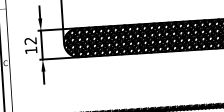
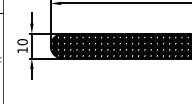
text: (30, 41) -> (22, 42), 12 -> 10

